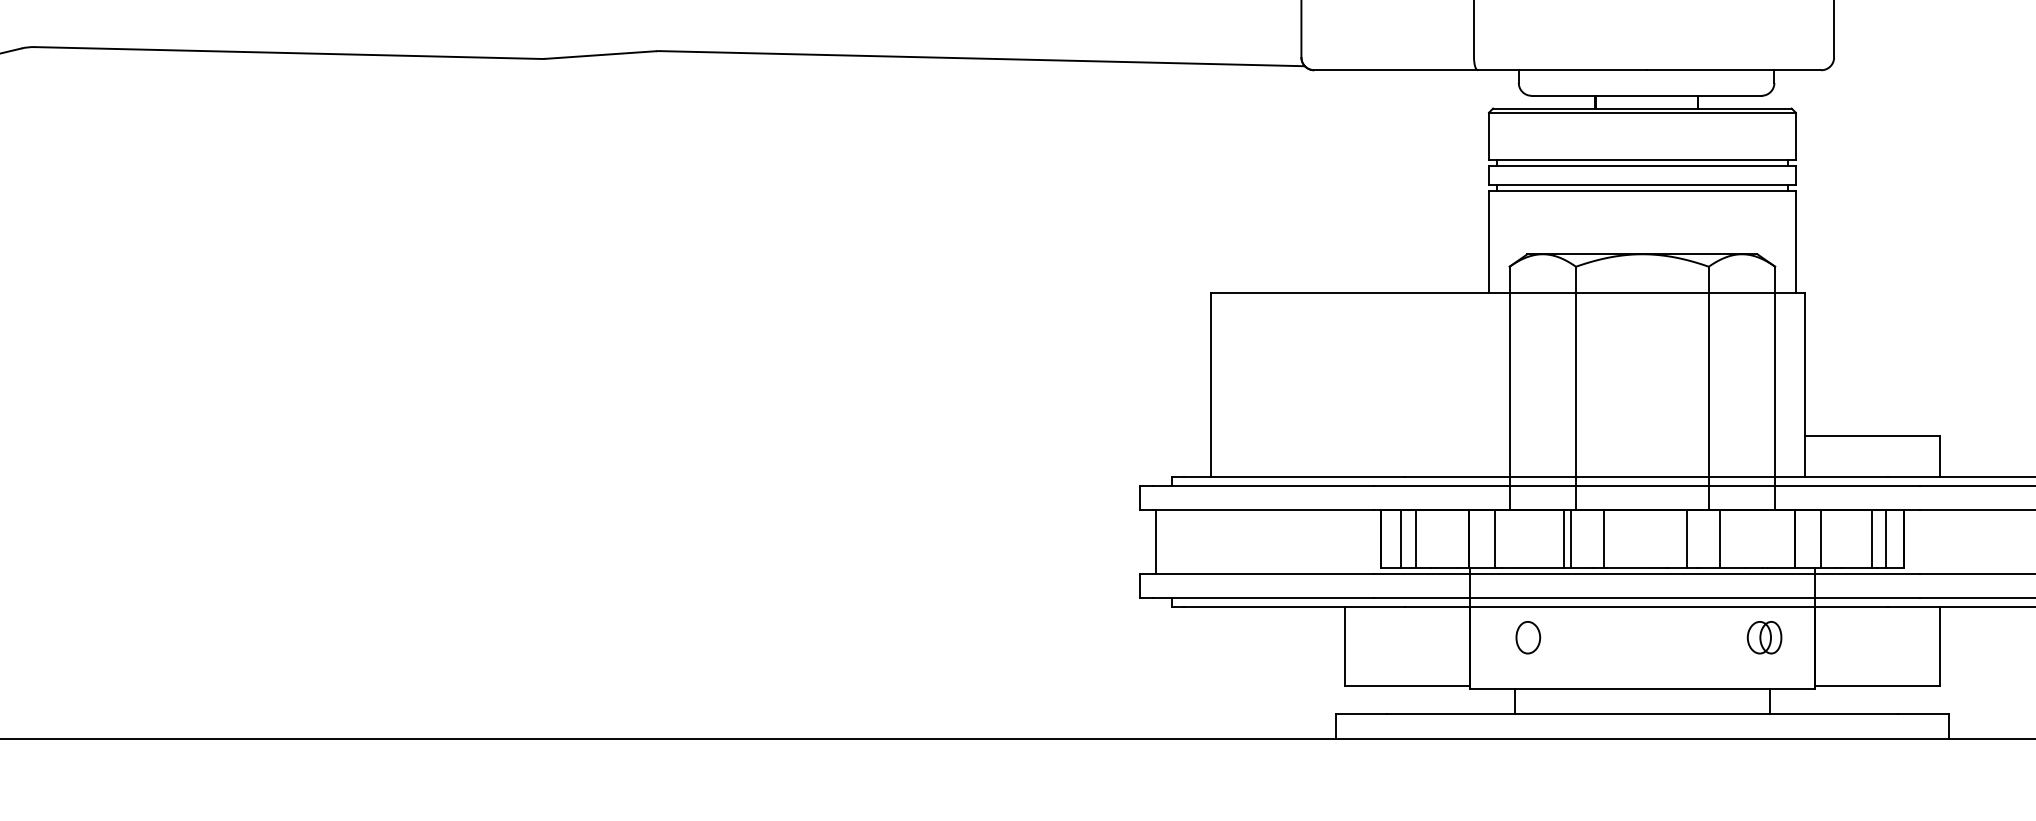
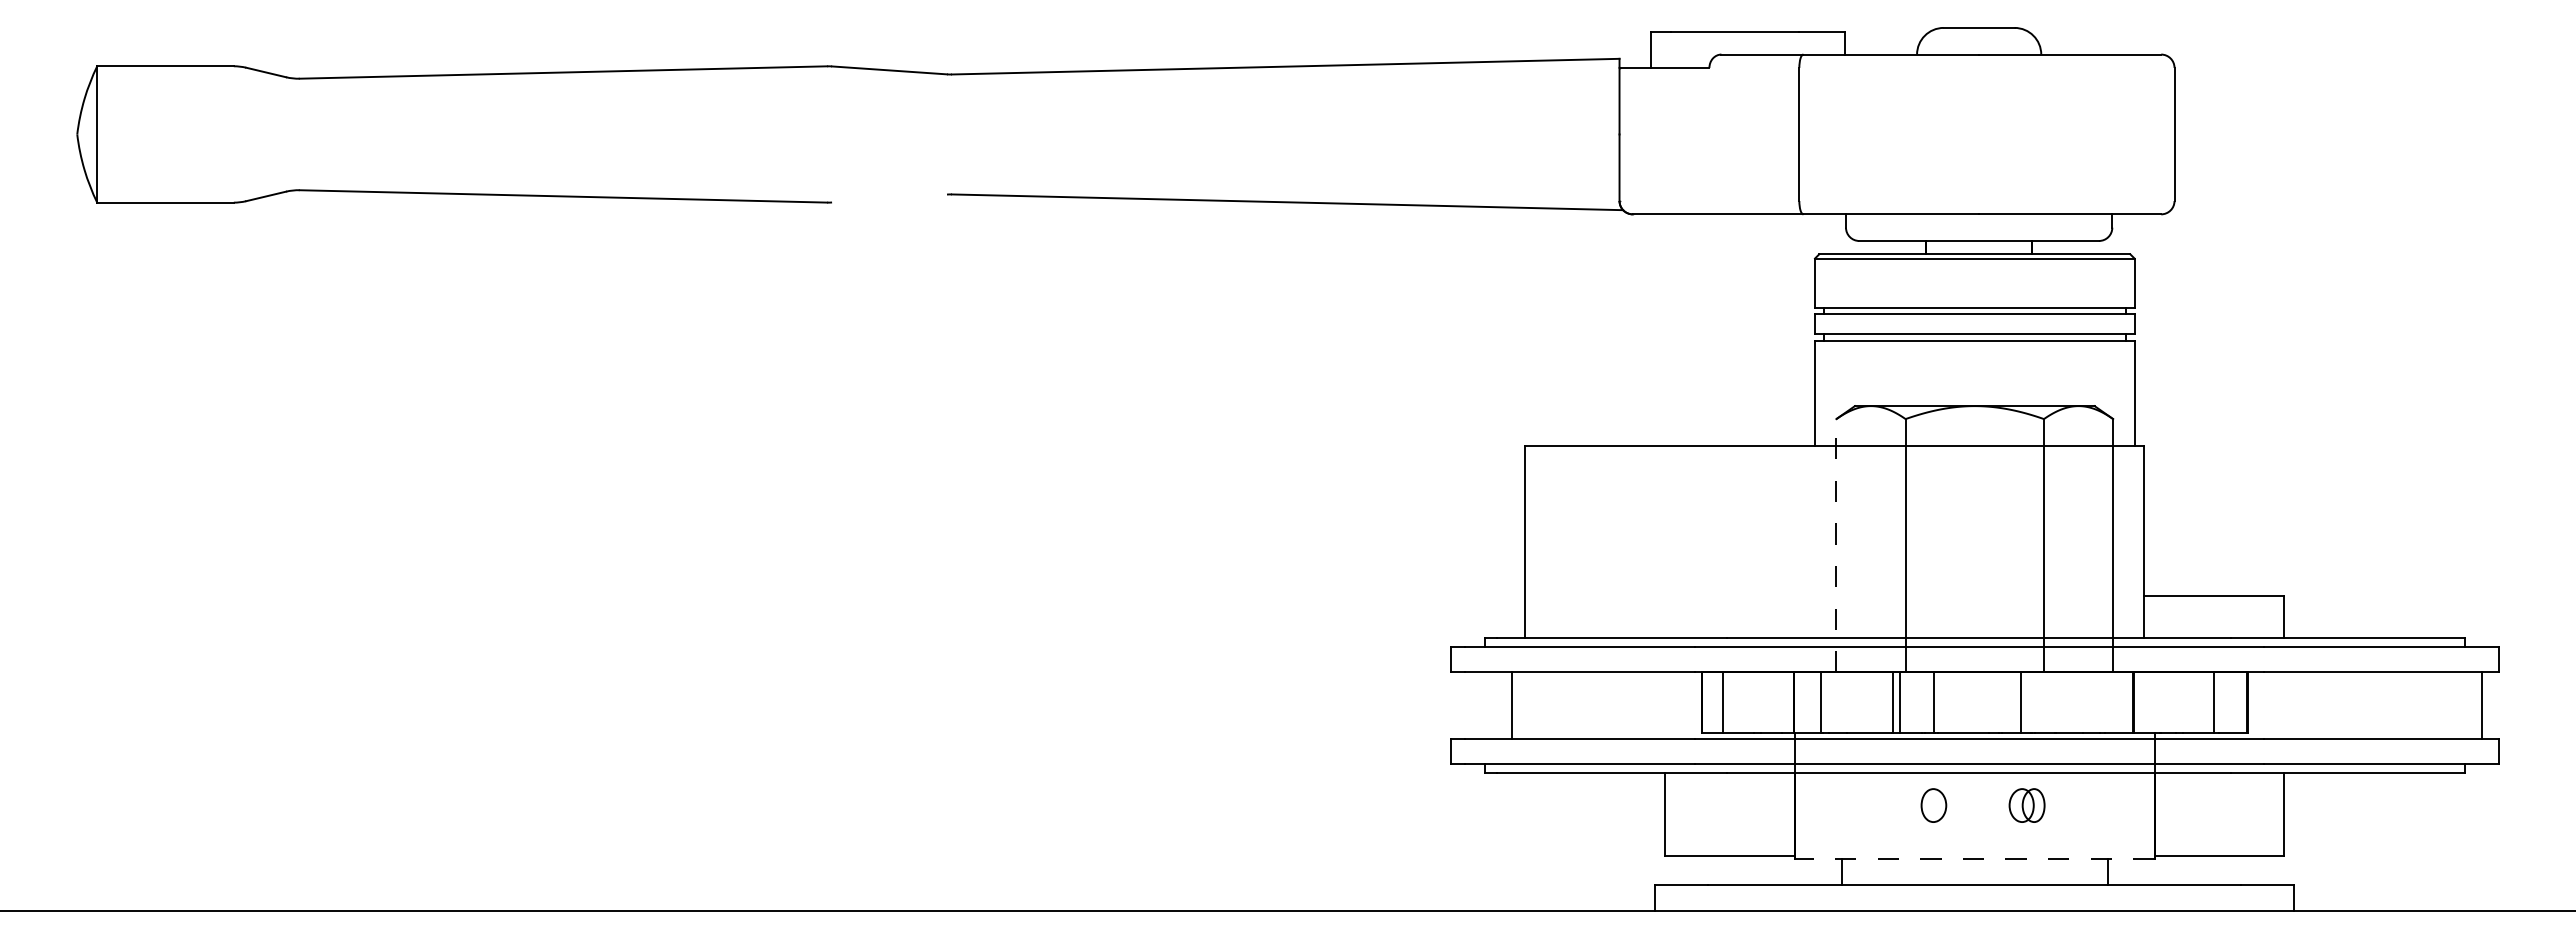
line: (600, 55) -> (889, 198), removed
line: (1509, 388) -> (1836, 545), solid -> dashed
line: (1415, 538) -> (1738, 702), removed
line: (1719, 538) -> (2055, 702), removed
line: (1820, 538) -> (2160, 702), removed
line: (1885, 538) -> (2228, 702), removed
line: (1155, 541) -> (1511, 705), moved
part: (1527, 637) -> (1933, 805), moved
part: (1764, 637) -> (2026, 805), moved
line: (1642, 688) -> (1974, 858), solid -> dashed

